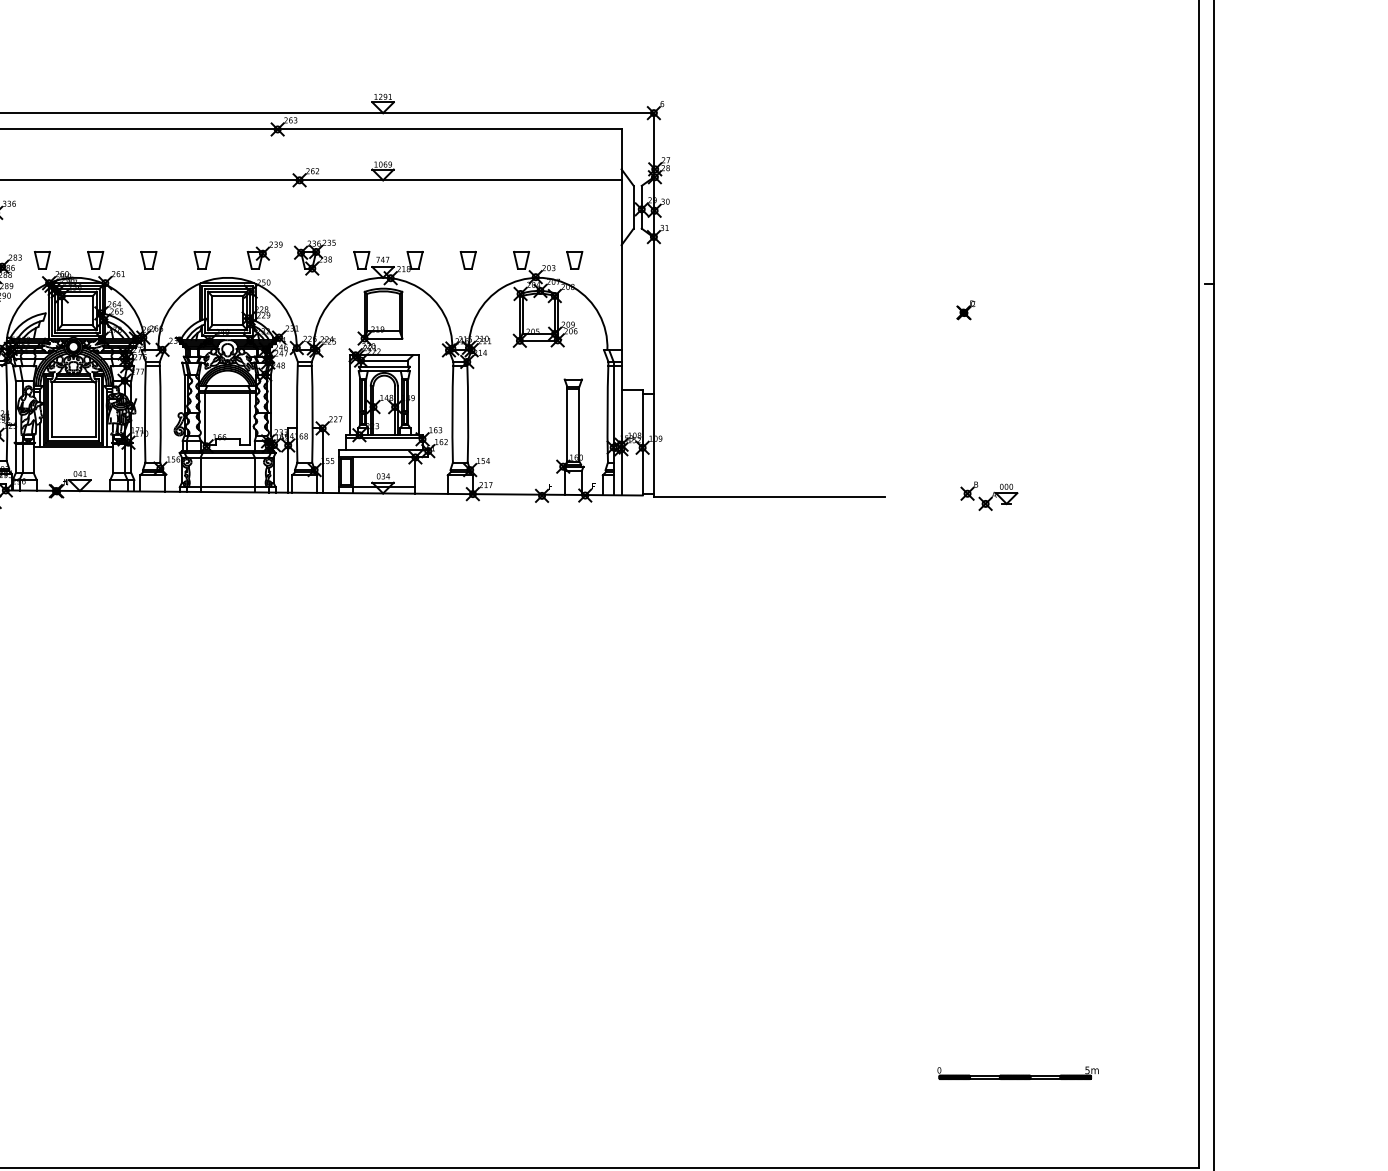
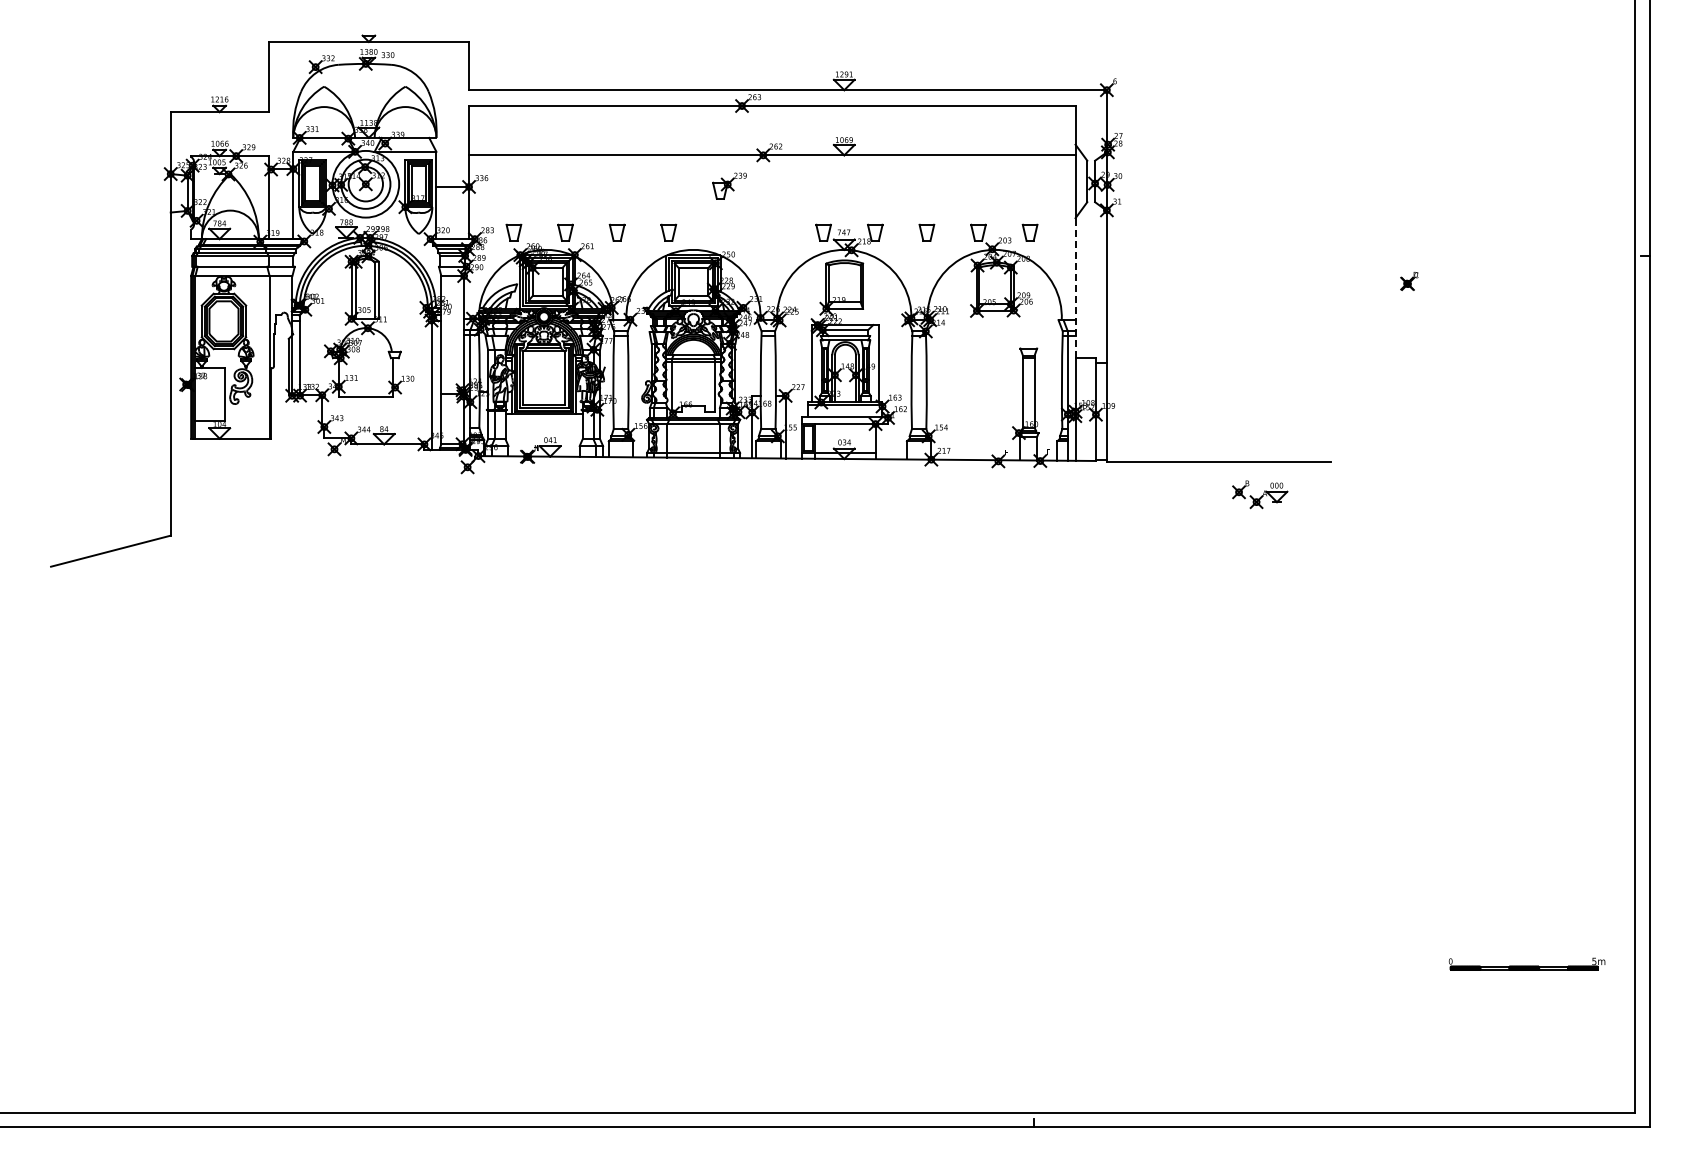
part: (264, 254) -> (729, 185), moved
part: (314, 257) -> (777, 230), removed
line: (621, 316) -> (1075, 287), solid -> dashed
part: (989, 496) -> (1260, 494), moved
part: (1017, 1072) -> (1526, 963), moved

